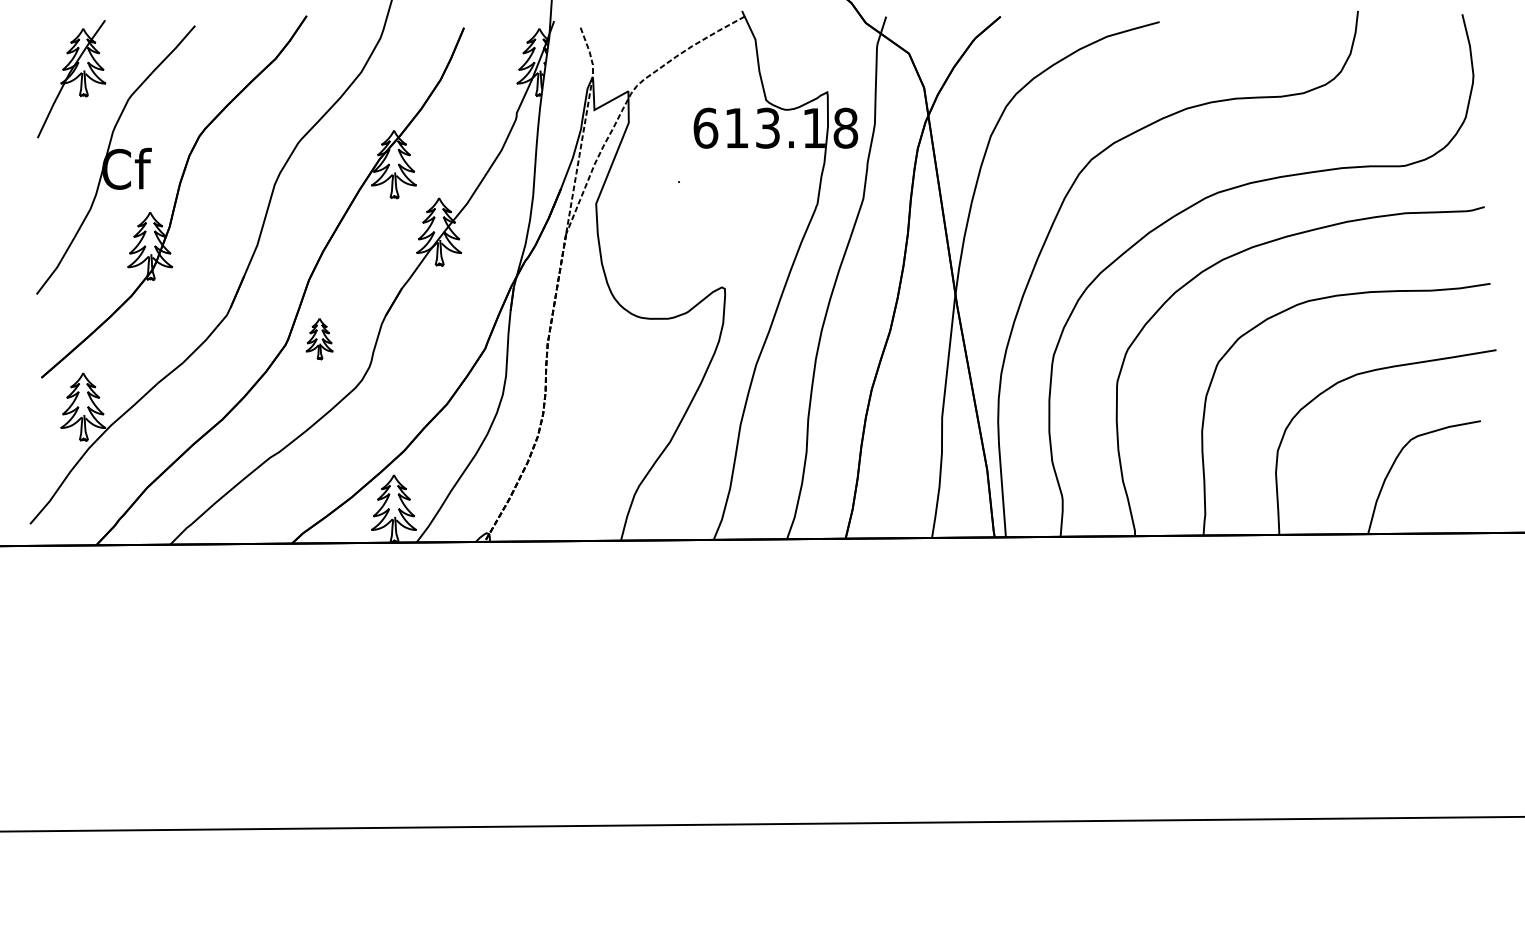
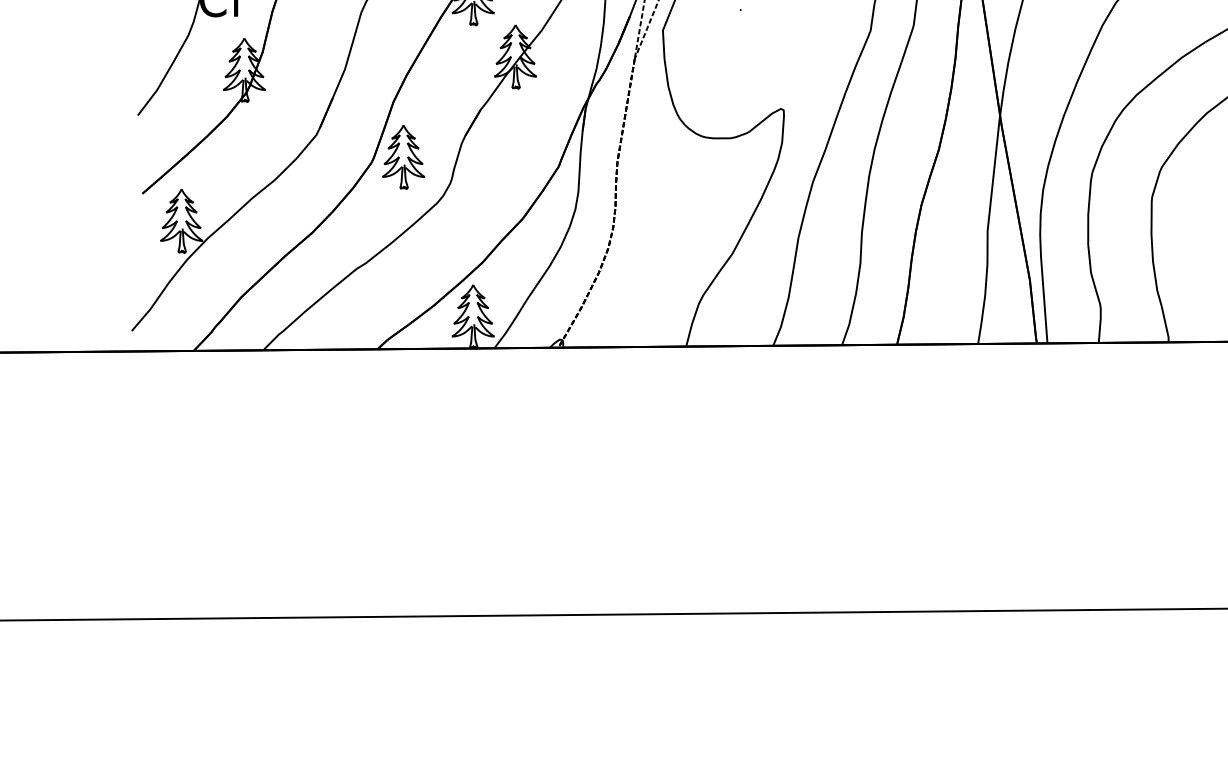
part: (319, 338) -> (403, 156), size x1.67

